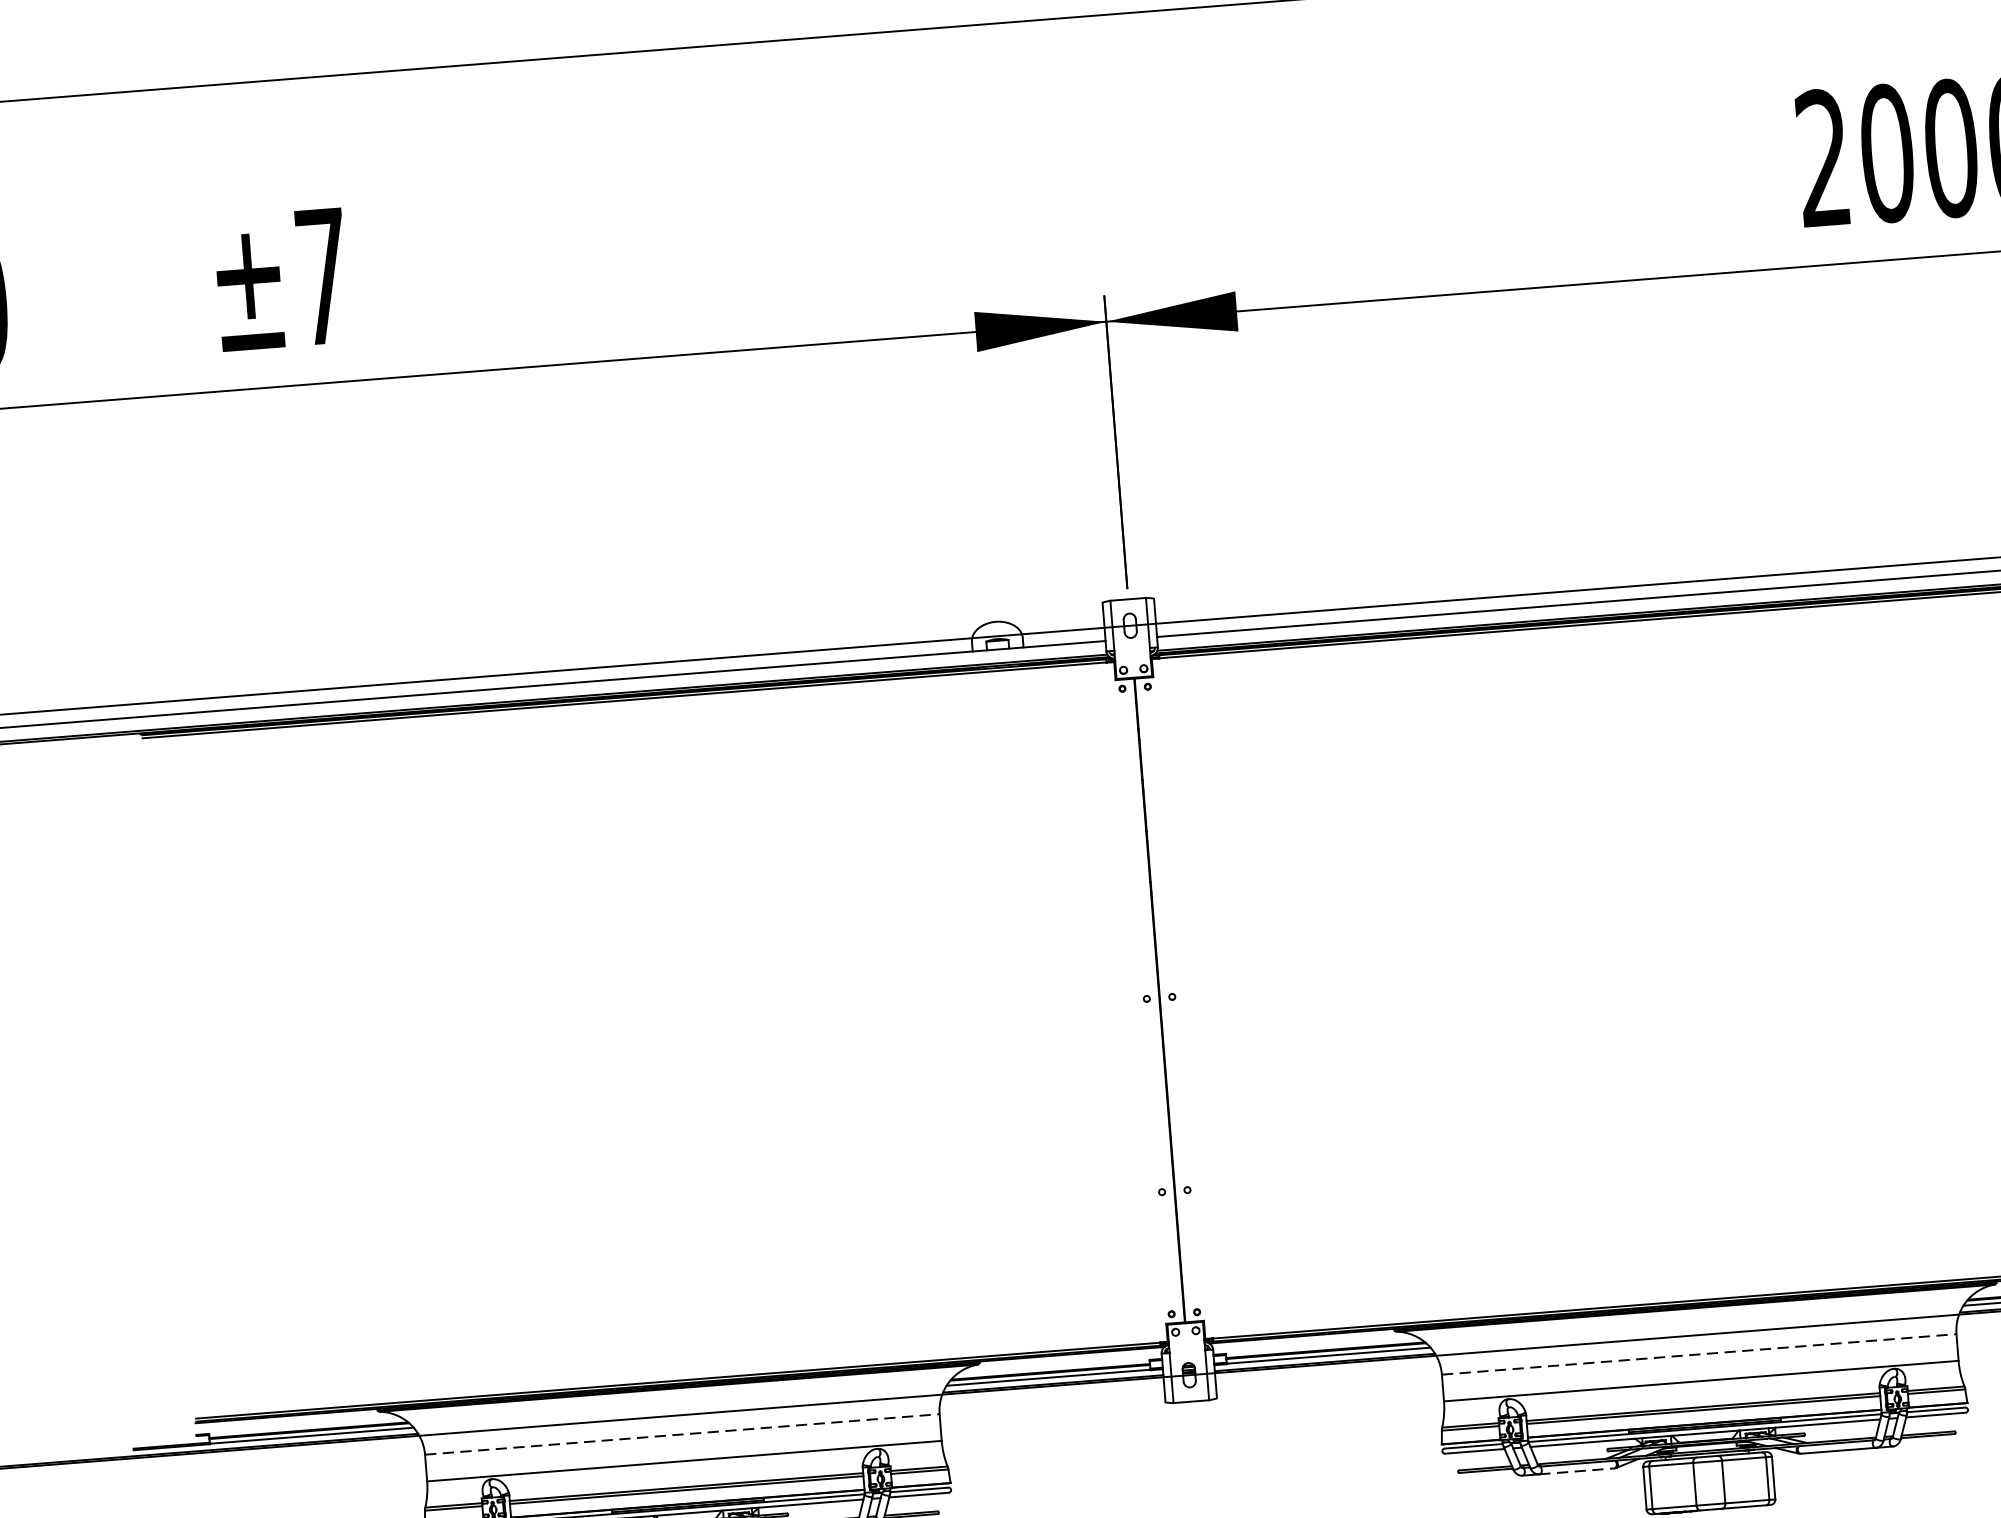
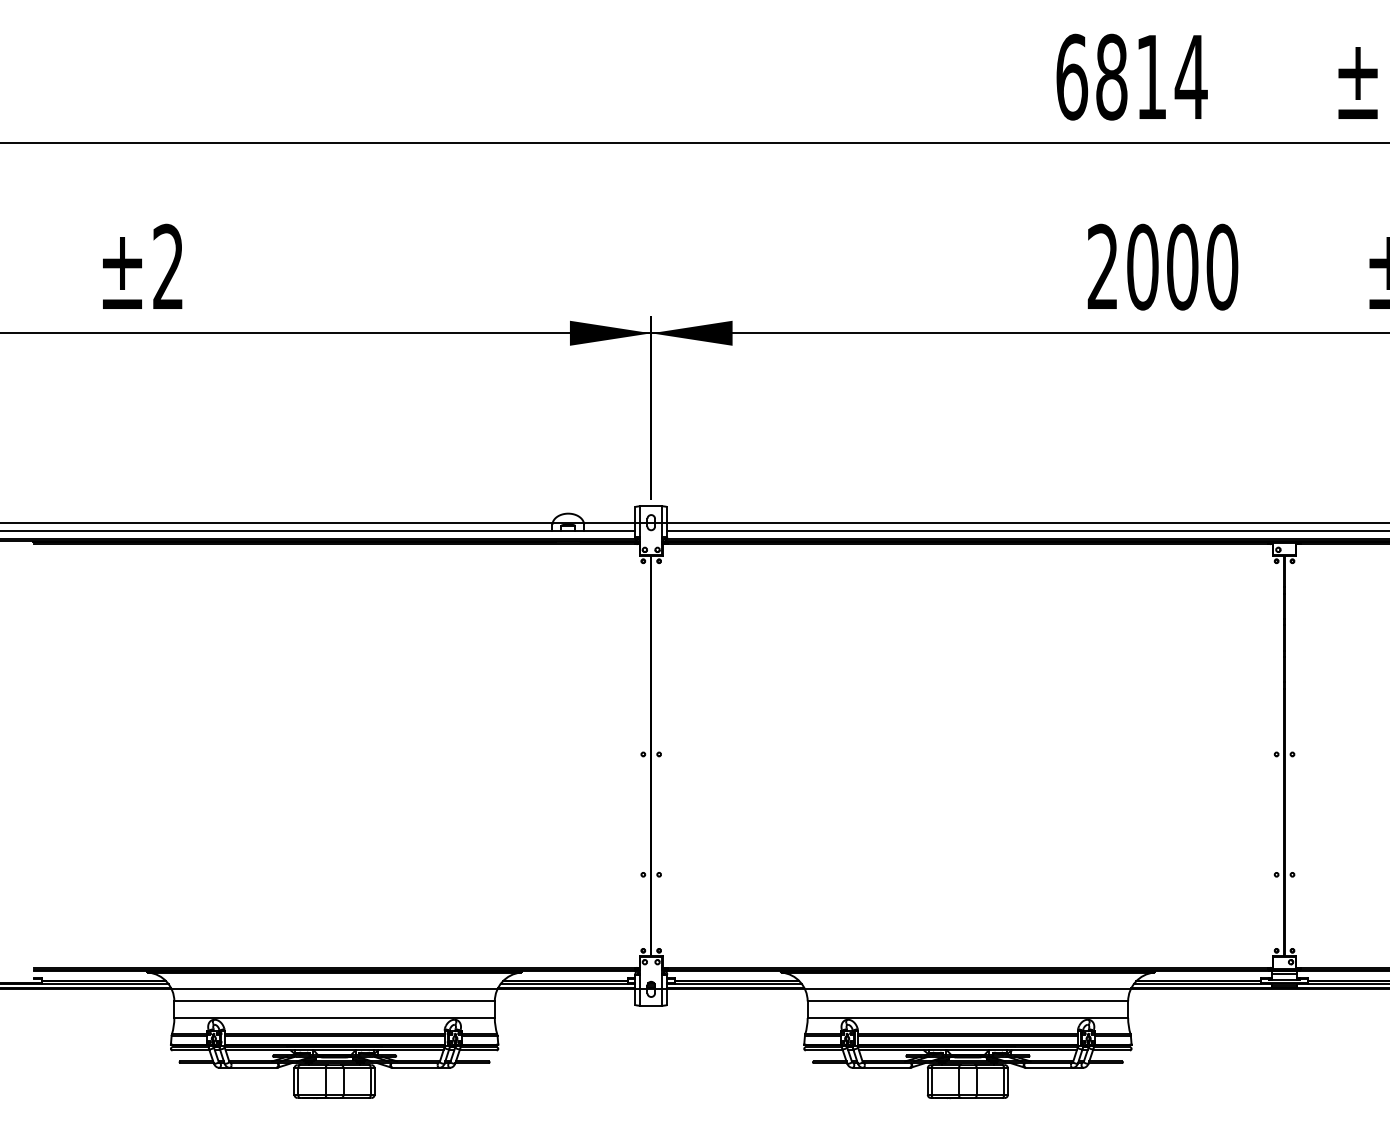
text: (322, 273) -> (168, 265), ±7 -> ±2
line: (1700, 1354) -> (968, 1001), dashed -> solid
line: (683, 1434) -> (335, 1001), dashed -> solid
line: (1576, 1470) -> (886, 1067), dashed -> solid

